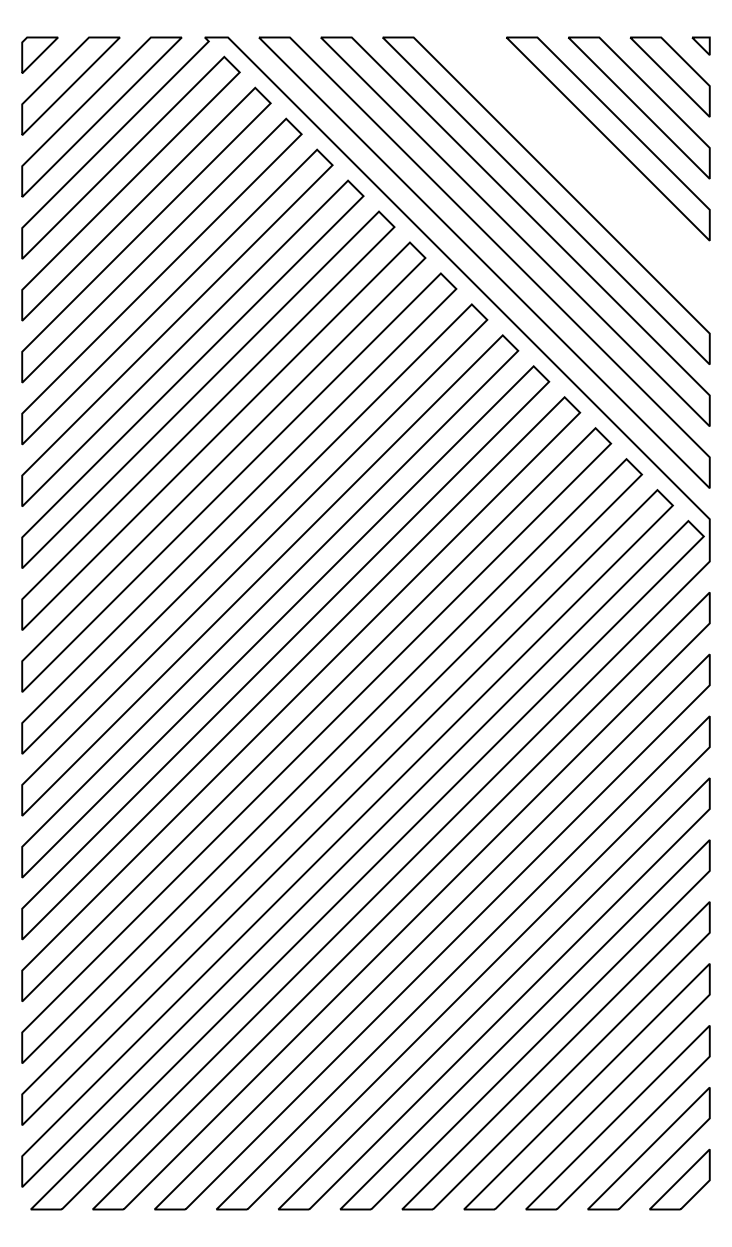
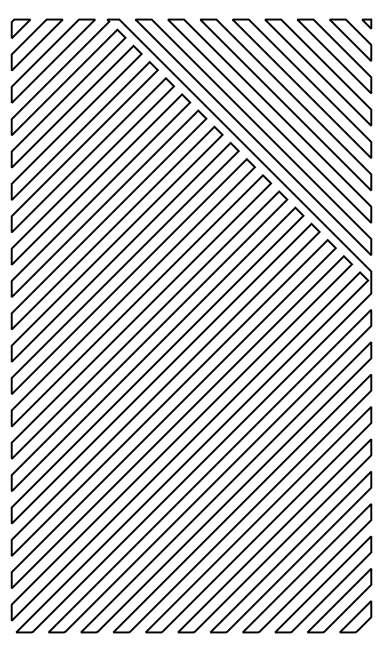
part: (578, 169) -> (302, 88), added

